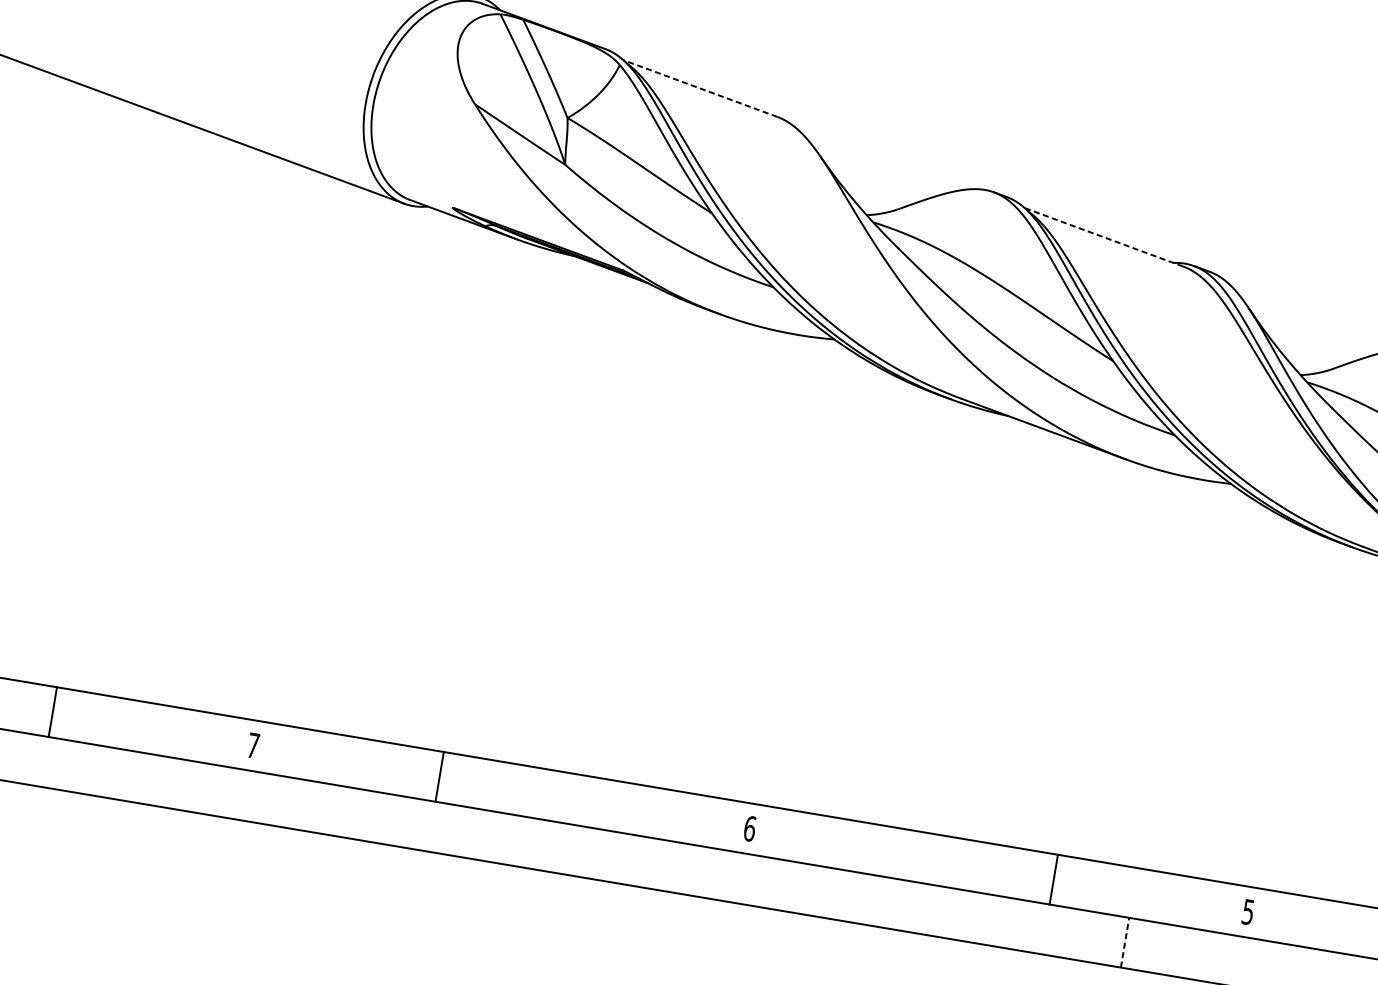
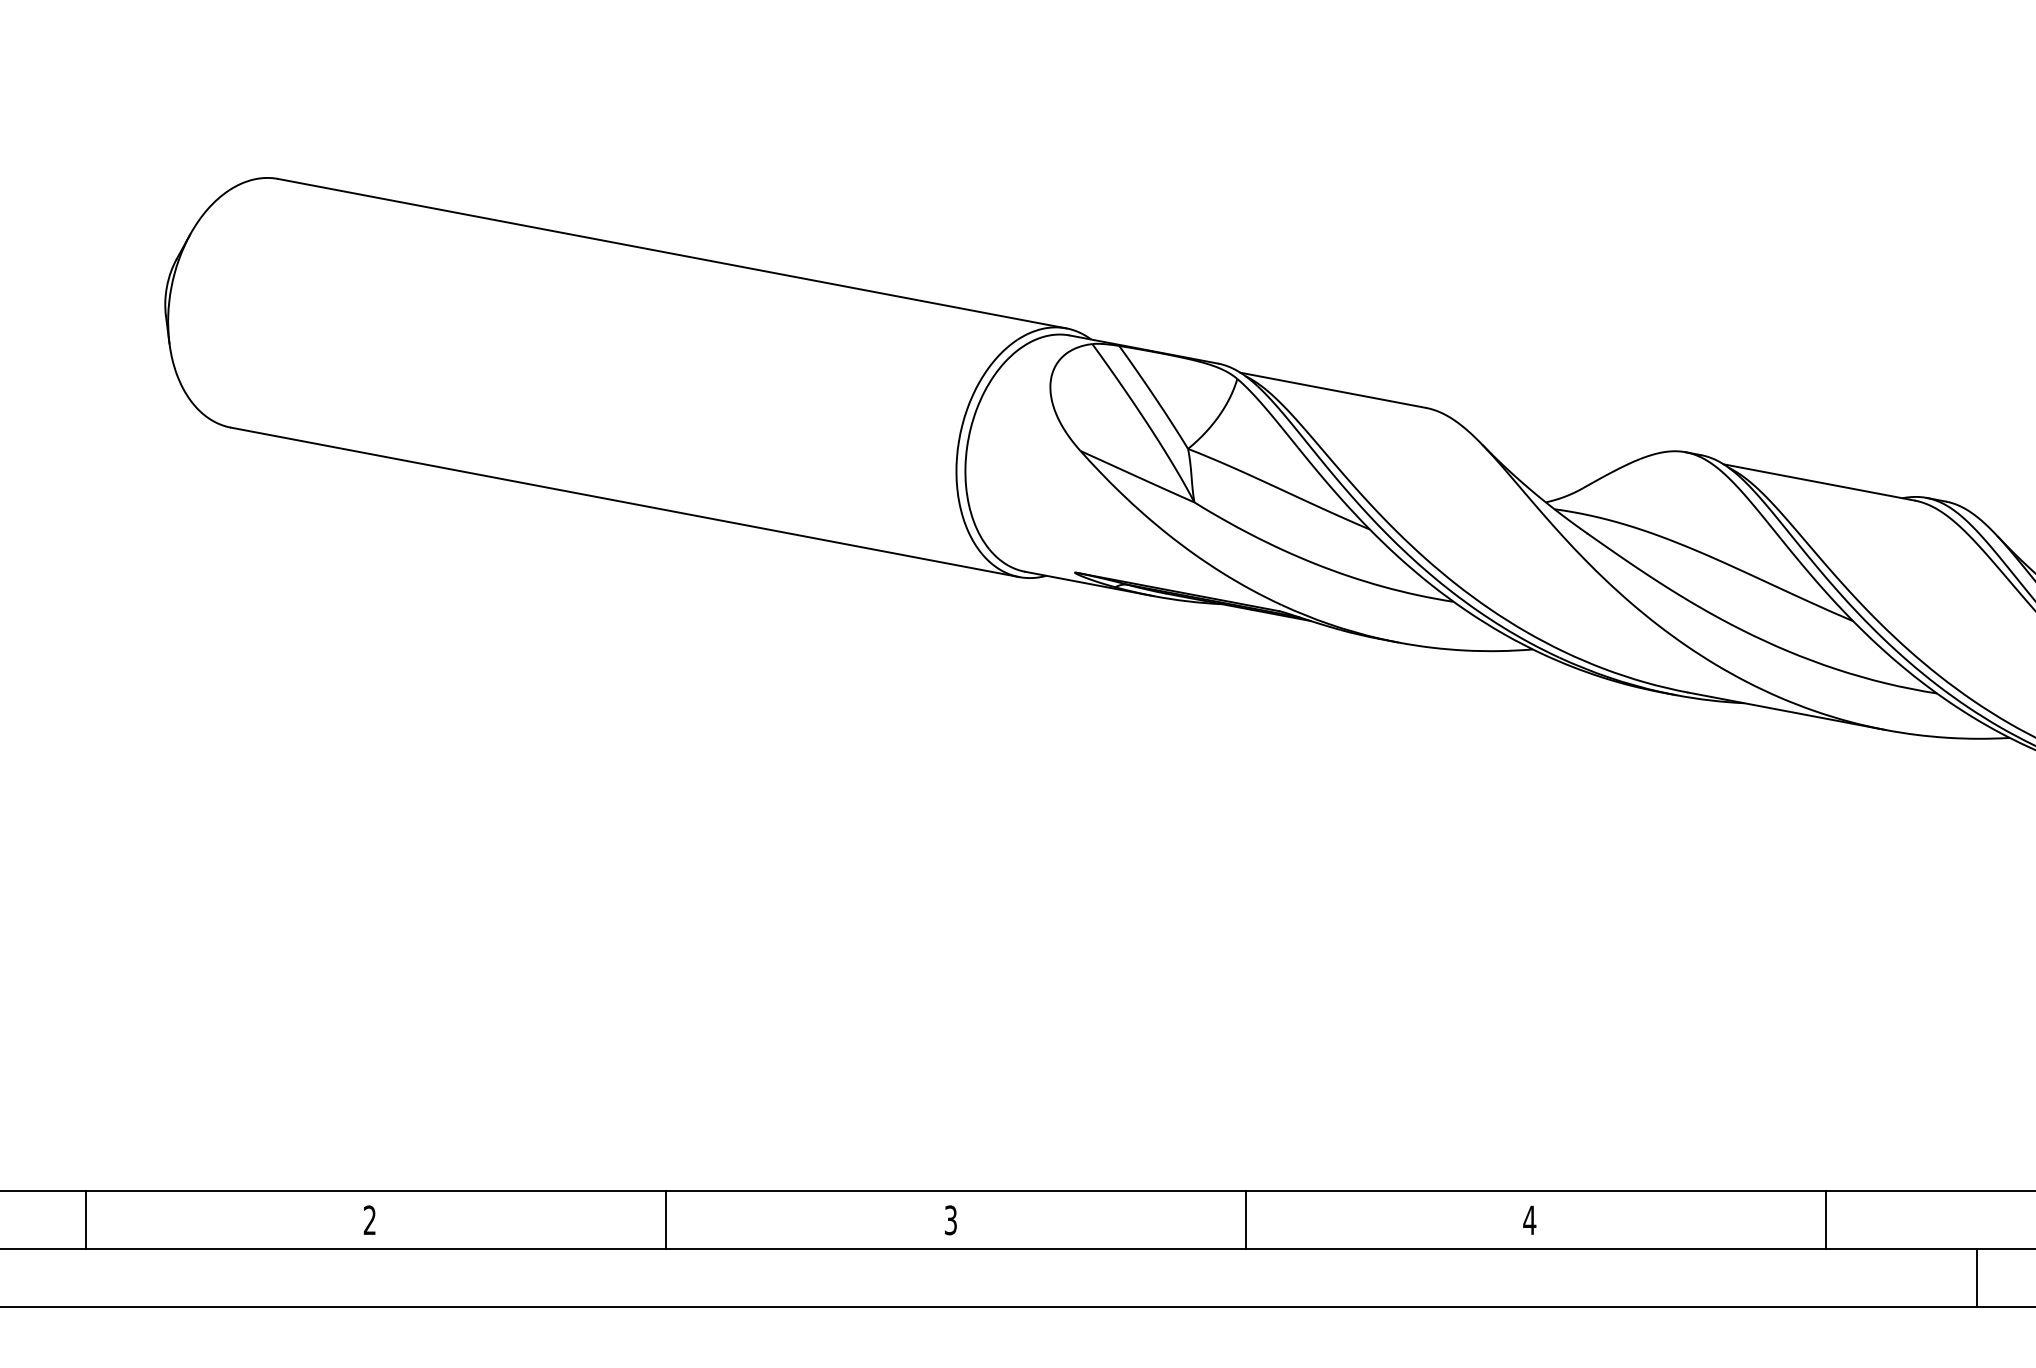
line: (699, 88) -> (1332, 390), dashed -> solid
line: (1103, 237) -> (1818, 482), dashed -> solid
line: (53, 712) -> (666, 1220), moved
text: (253, 745) -> (950, 1220), 7 -> 3
line: (440, 777) -> (1246, 1220), moved
text: (749, 828) -> (1529, 1220), 6 -> 4
line: (1054, 879) -> (1826, 1220), moved
line: (1124, 942) -> (1976, 1278), dashed -> solid

